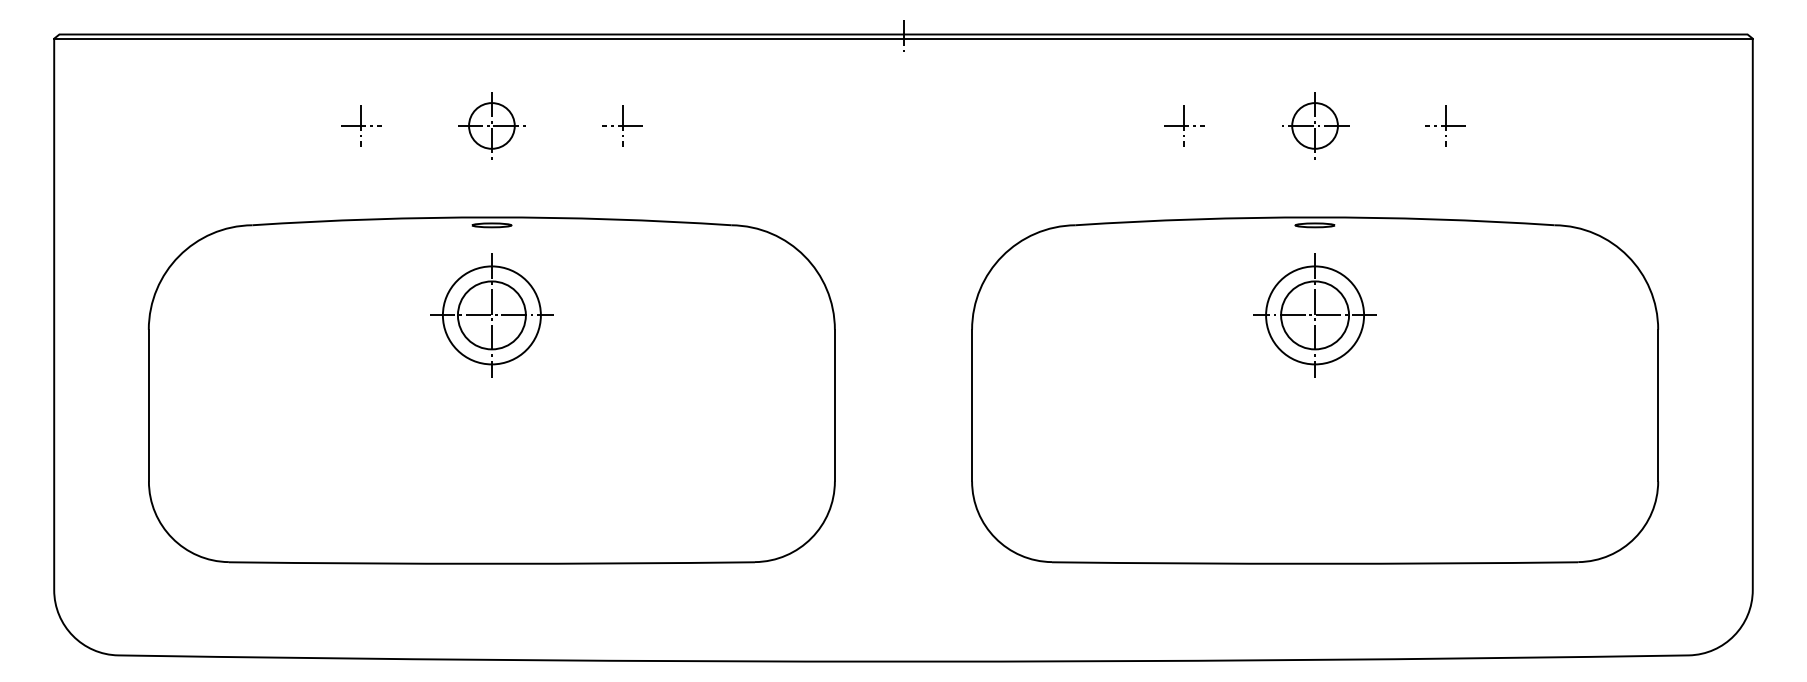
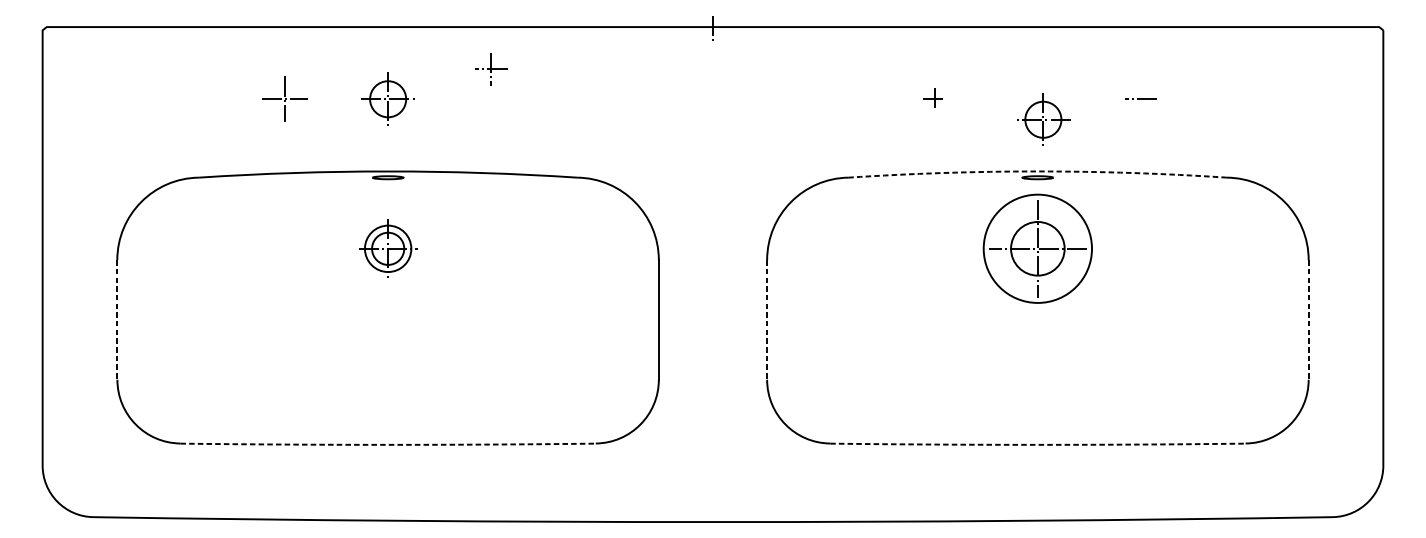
line: (903, 38) -> (713, 30), removed
part: (361, 125) -> (285, 98), size x1.4
part: (622, 125) -> (491, 68), moved
part: (1184, 125) -> (934, 98), size x0.7
part: (1315, 125) -> (1043, 119), moved
line: (1445, 125) -> (1140, 98), removed
arc: (1315, 217) -> (1038, 171), solid -> dashed
part: (491, 315) -> (387, 248), size x0.6
circle: (1315, 315) -> (1038, 248), size x1.4
line: (148, 405) -> (117, 319), solid -> dashed
line: (972, 405) -> (767, 319), solid -> dashed
line: (1658, 405) -> (1308, 319), solid -> dashed
arc: (491, 563) -> (387, 444), solid -> dashed
arc: (1315, 563) -> (1038, 444), solid -> dashed

